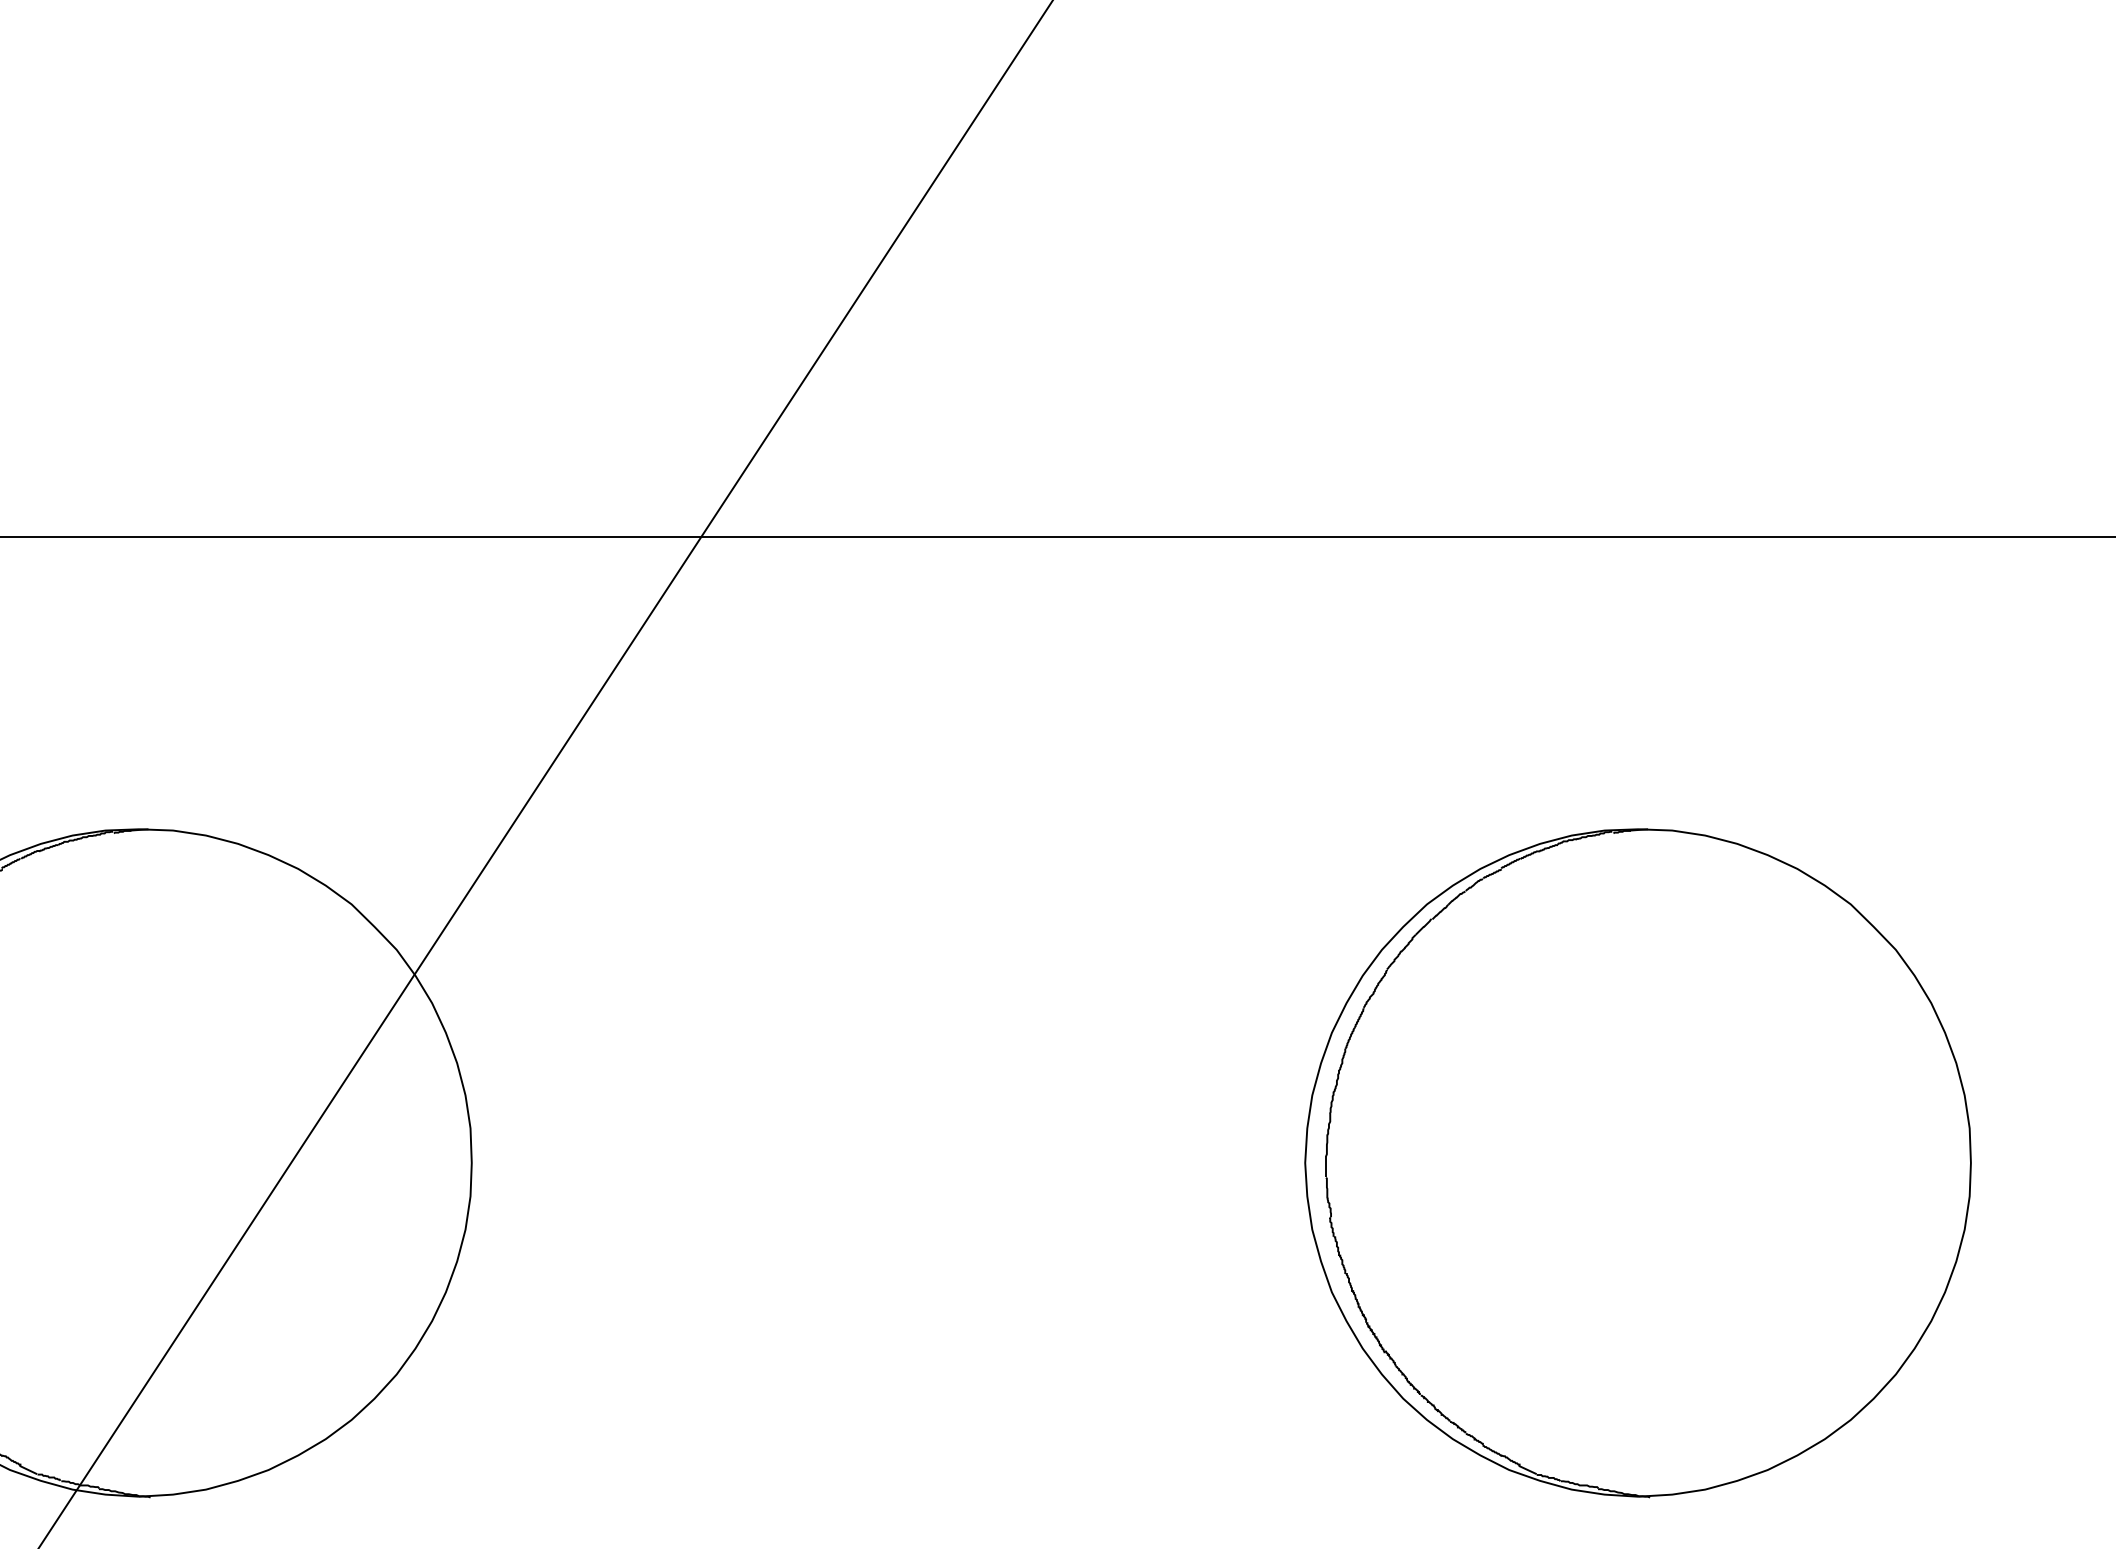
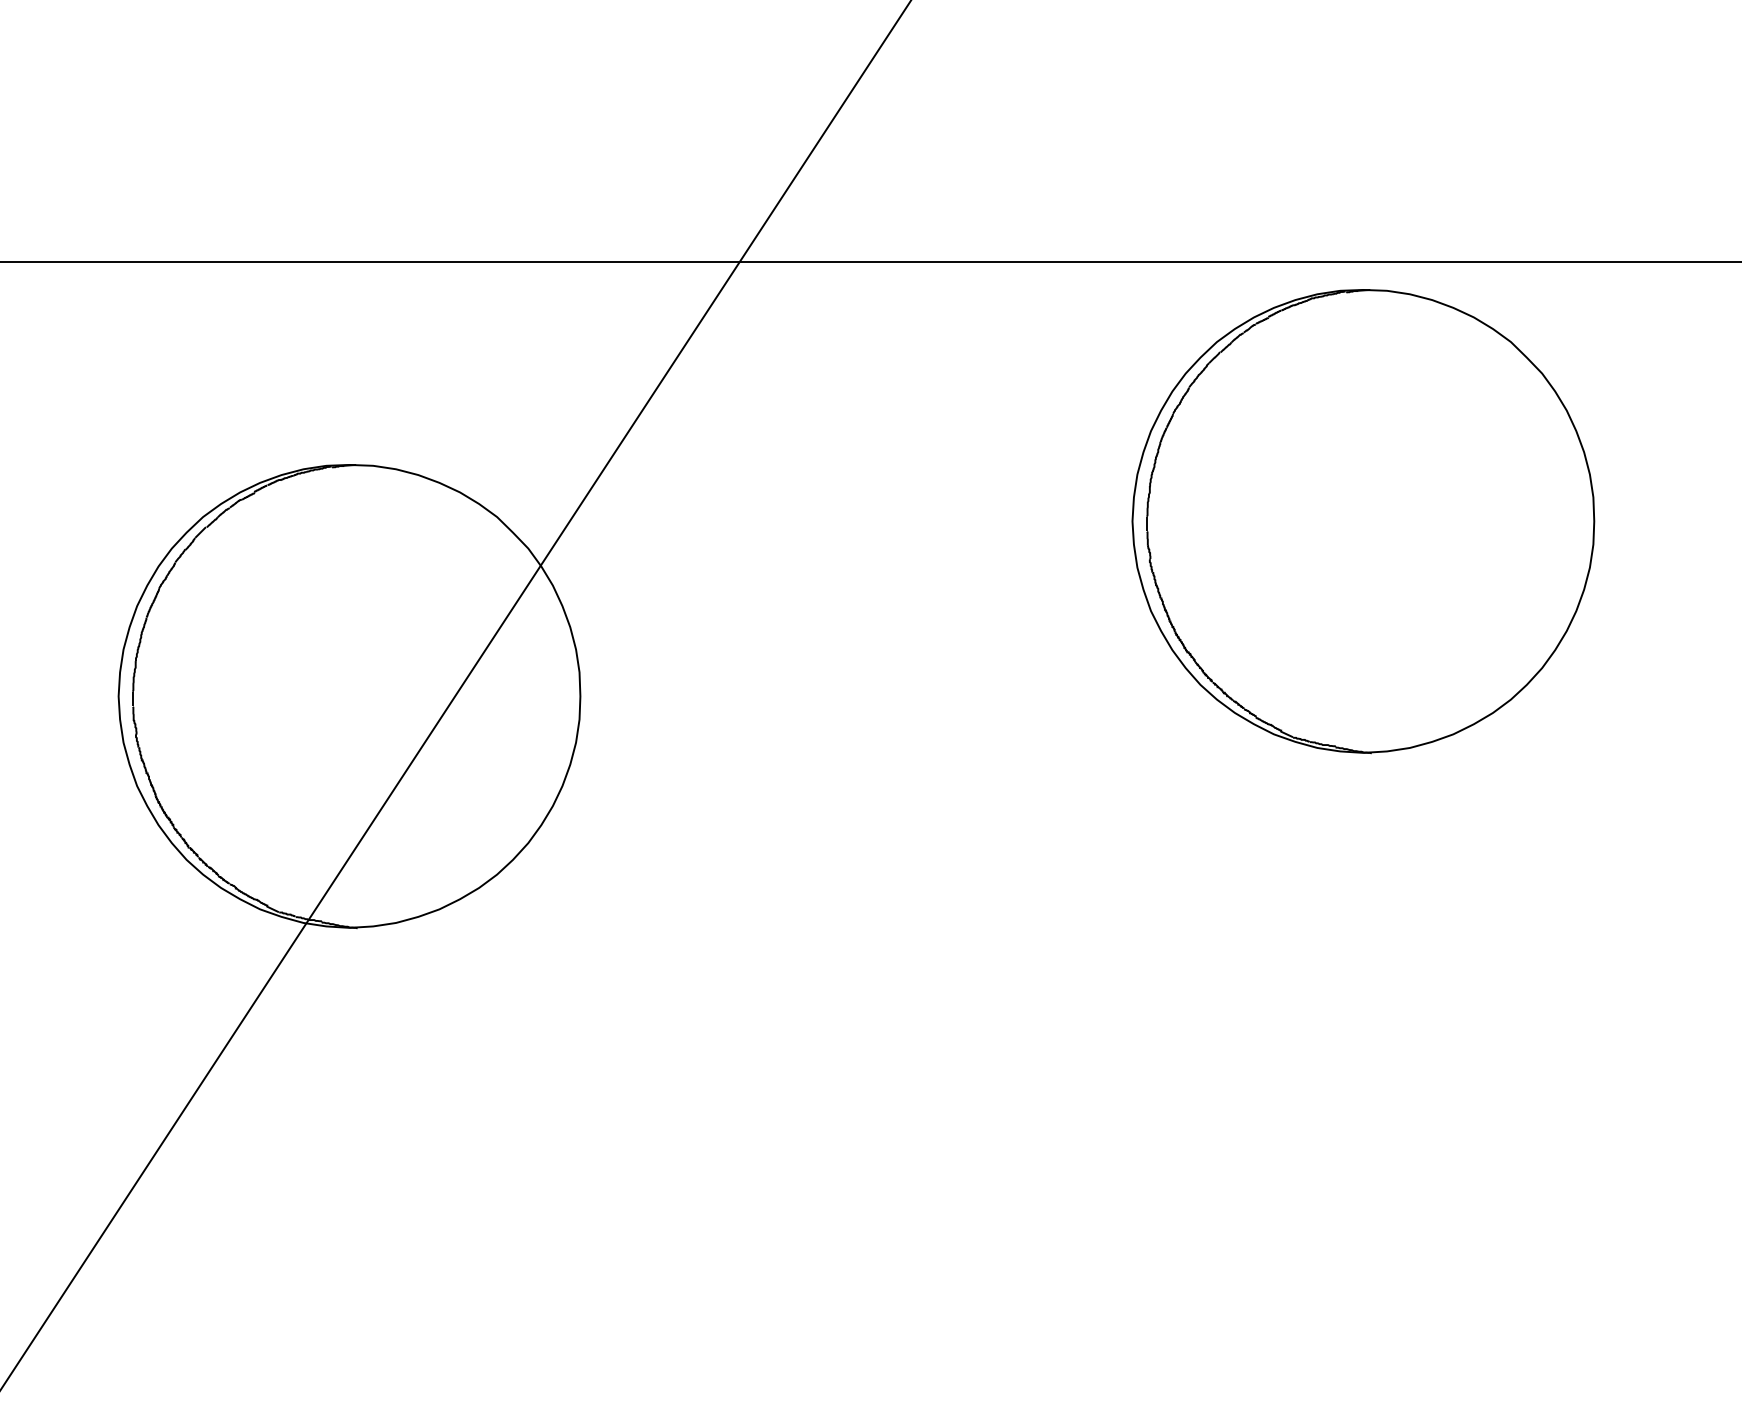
part: (1638, 1163) -> (1363, 521), moved

